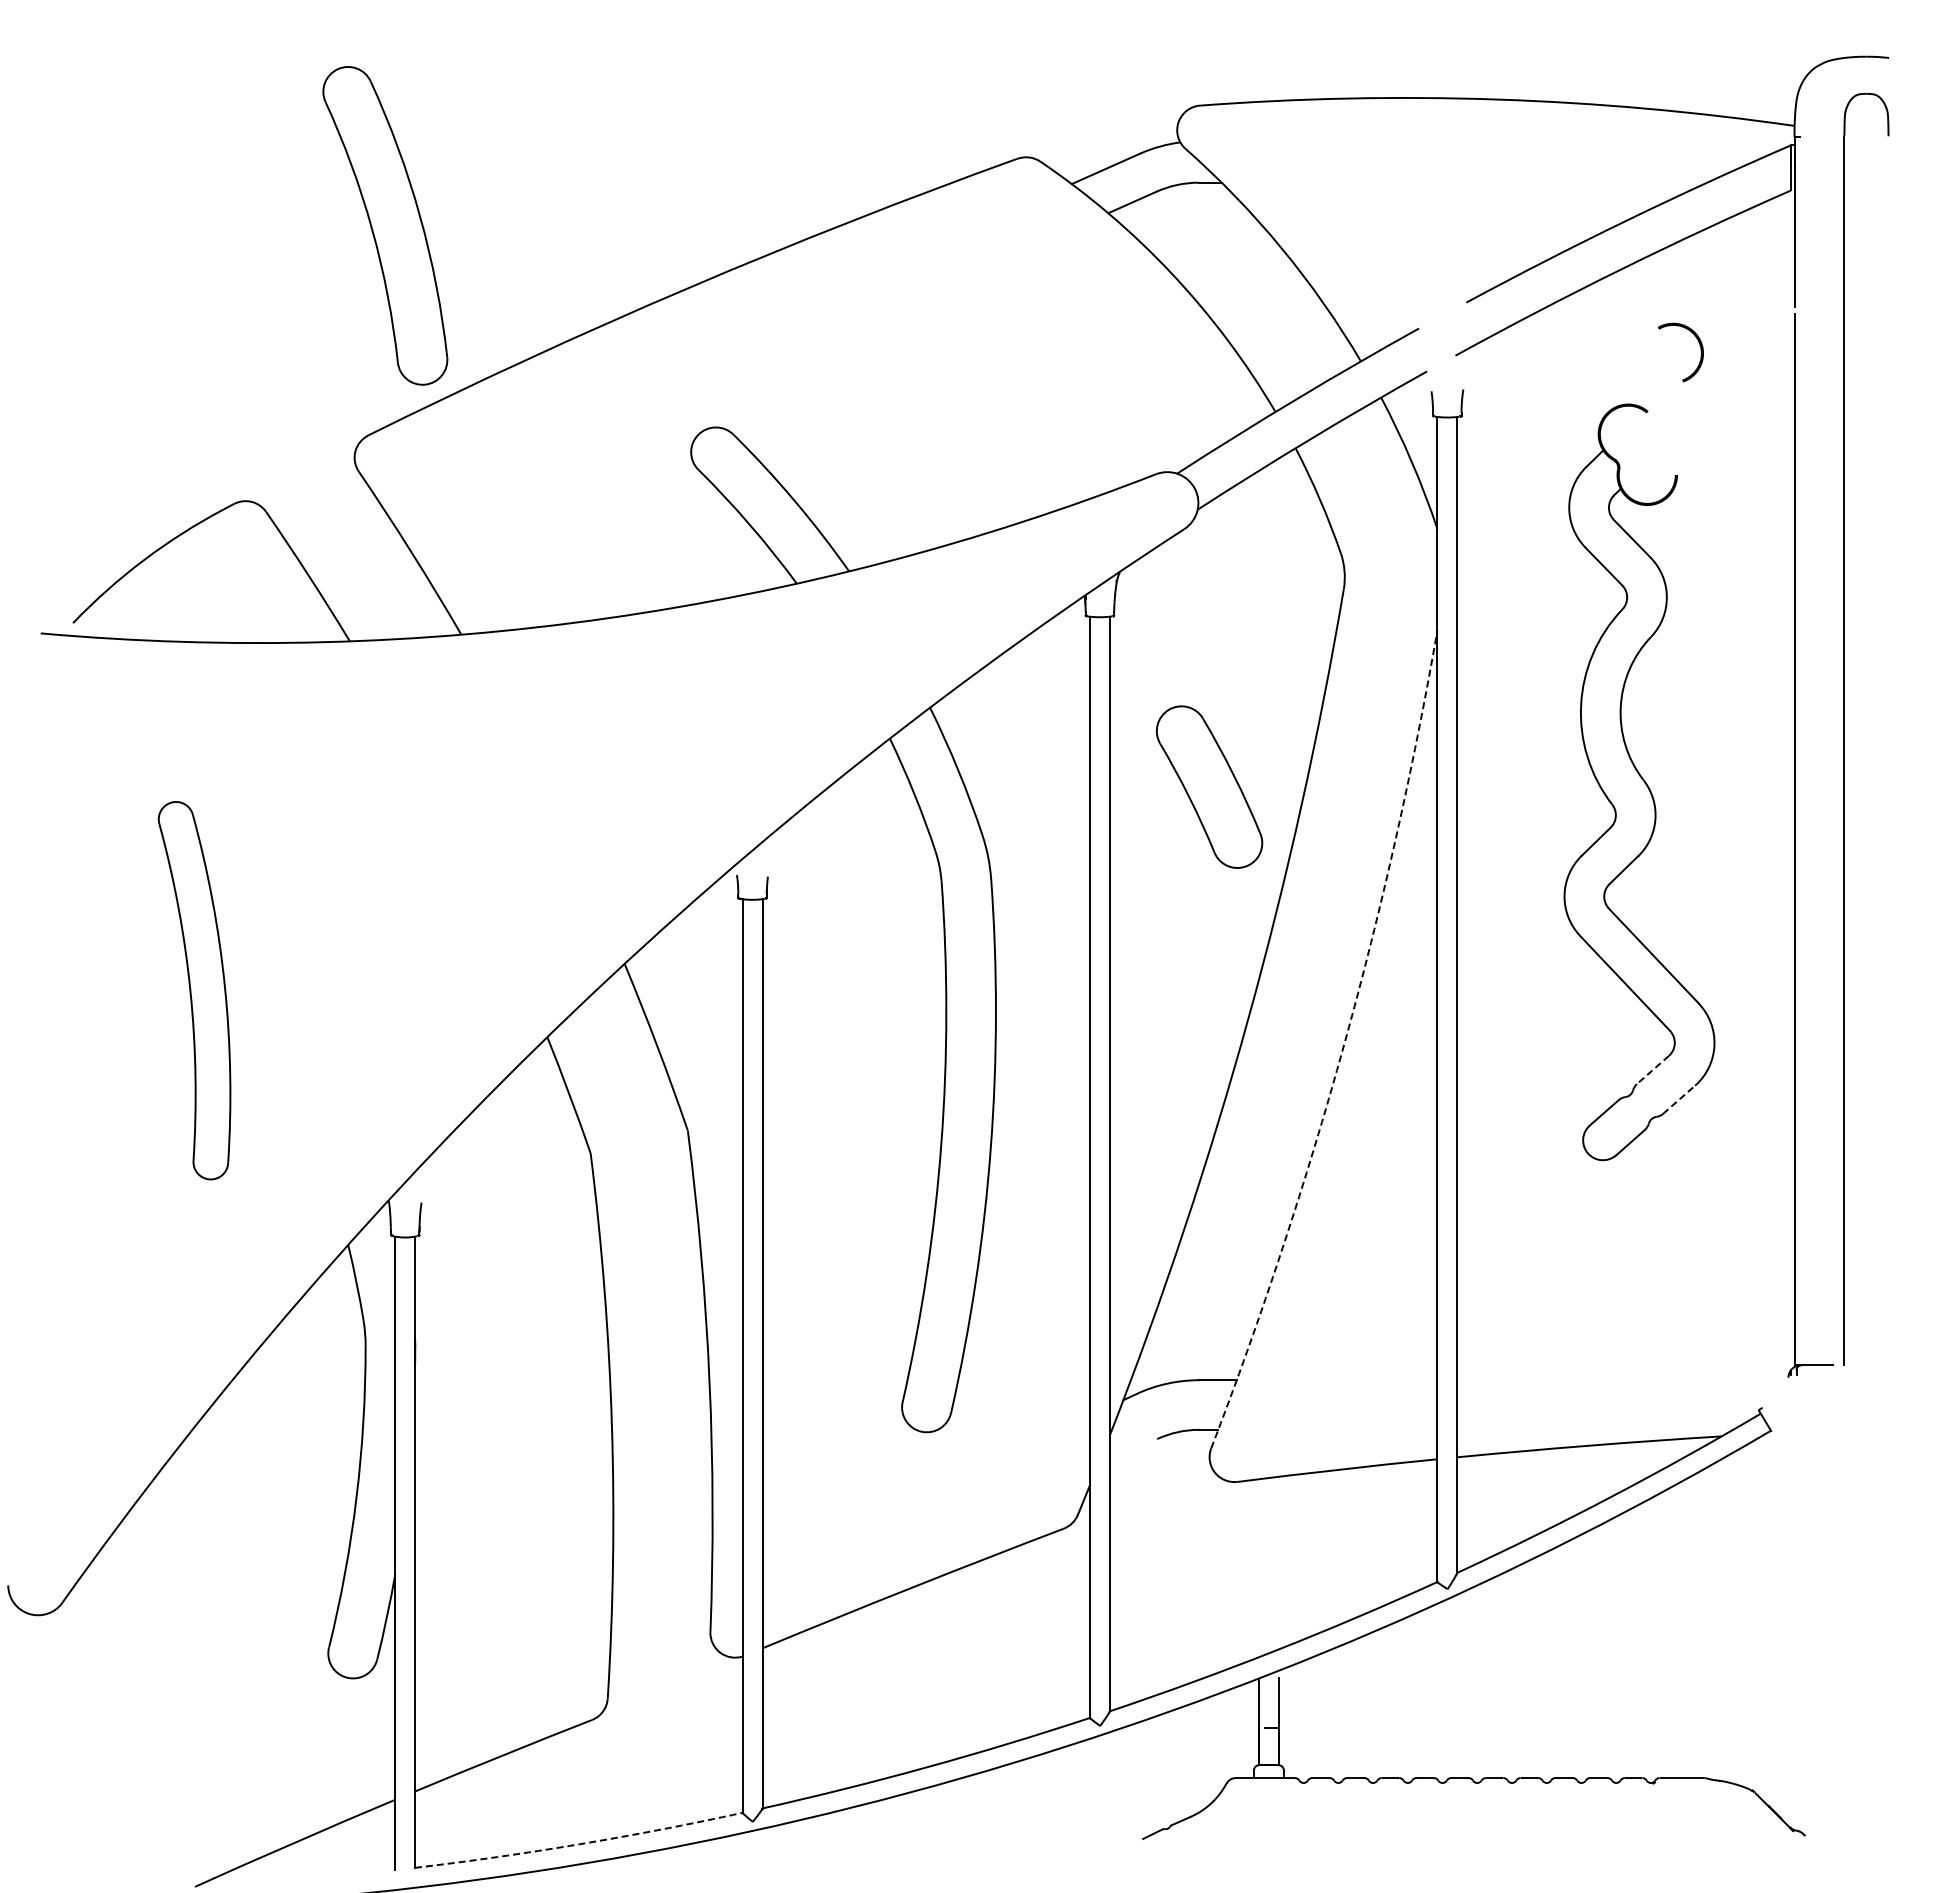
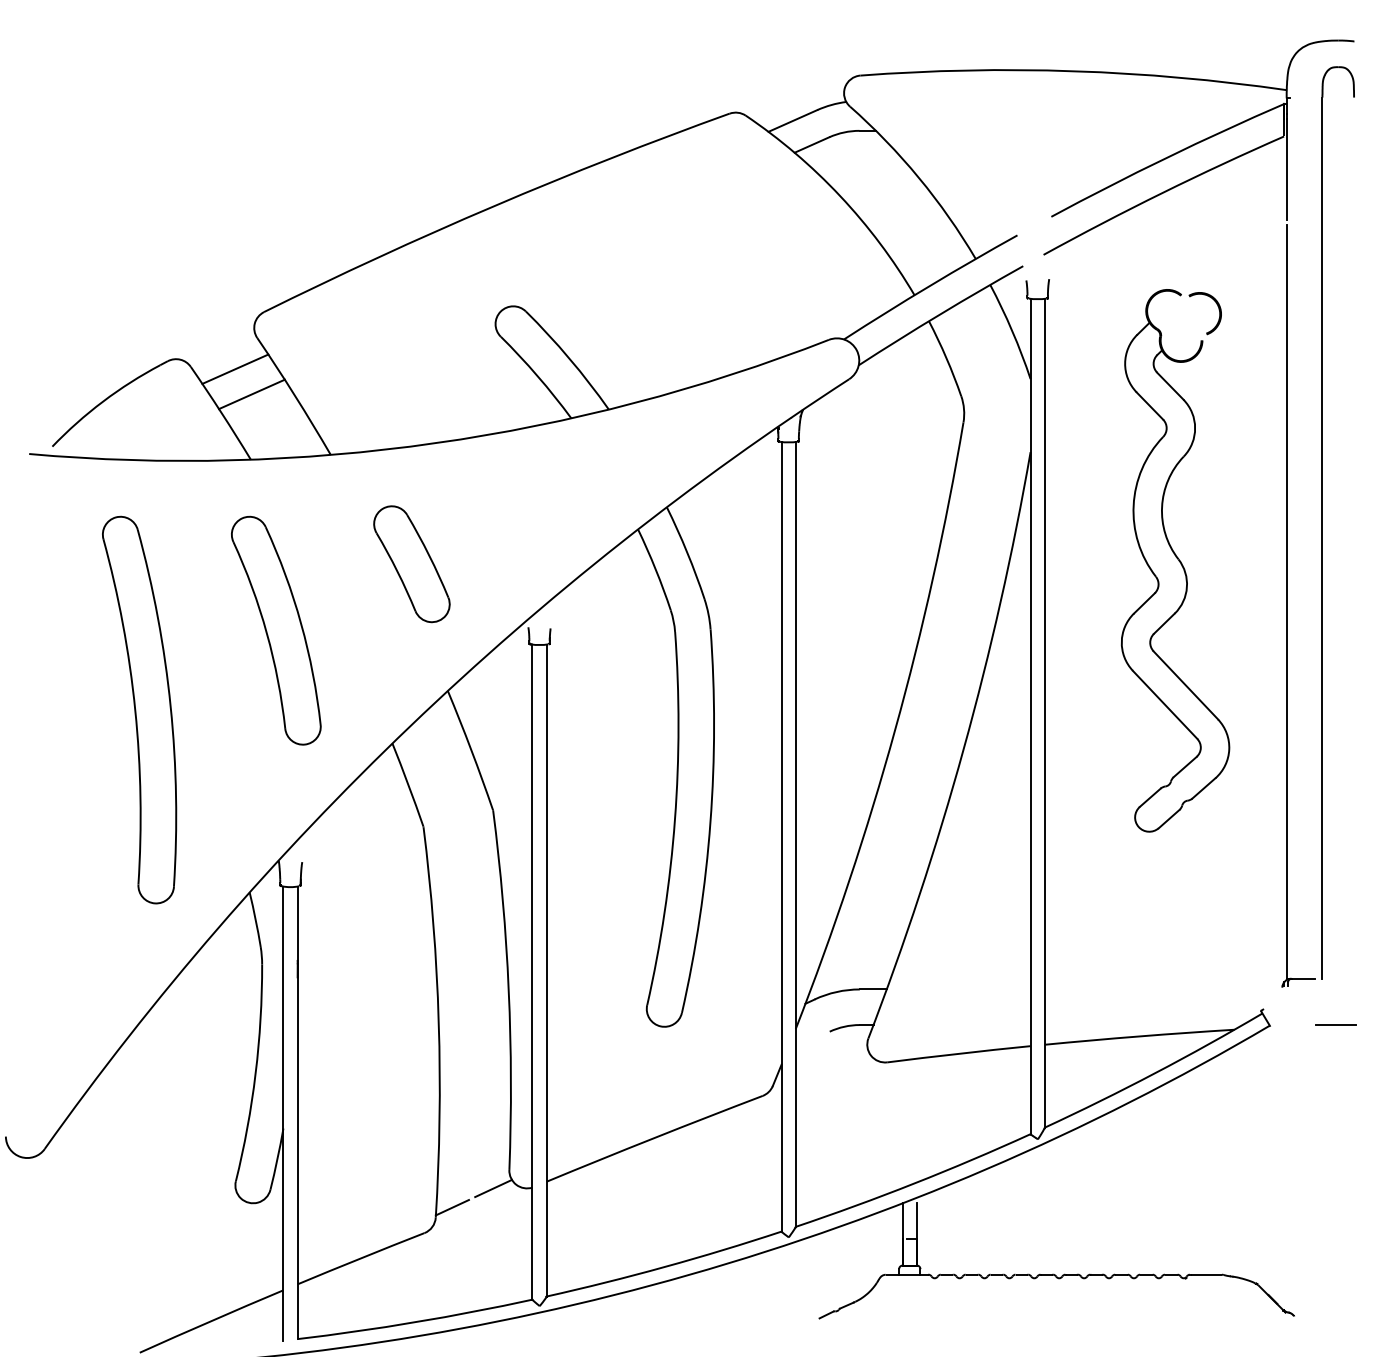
part: (385, 225) -> (276, 630), moved
part: (1700, 352) -> (1219, 313), moved
line: (328, 514) -> (235, 368), added
line: (351, 549) -> (252, 393), added
part: (1209, 786) -> (411, 563), moved
part: (194, 990) -> (139, 710), size x1.43
arc: (1344, 1045) -> (964, 749), dashed -> solid
line: (1652, 1070) -> (1184, 767), dashed -> solid
line: (1679, 1099) -> (1204, 788), dashed -> solid
line: (1862, 1429) -> (1335, 1024), added
line: (688, 1657) -> (493, 1188), added
line: (630, 1684) -> (452, 1207), added
arc: (579, 1844) -> (415, 1322), dashed -> solid

